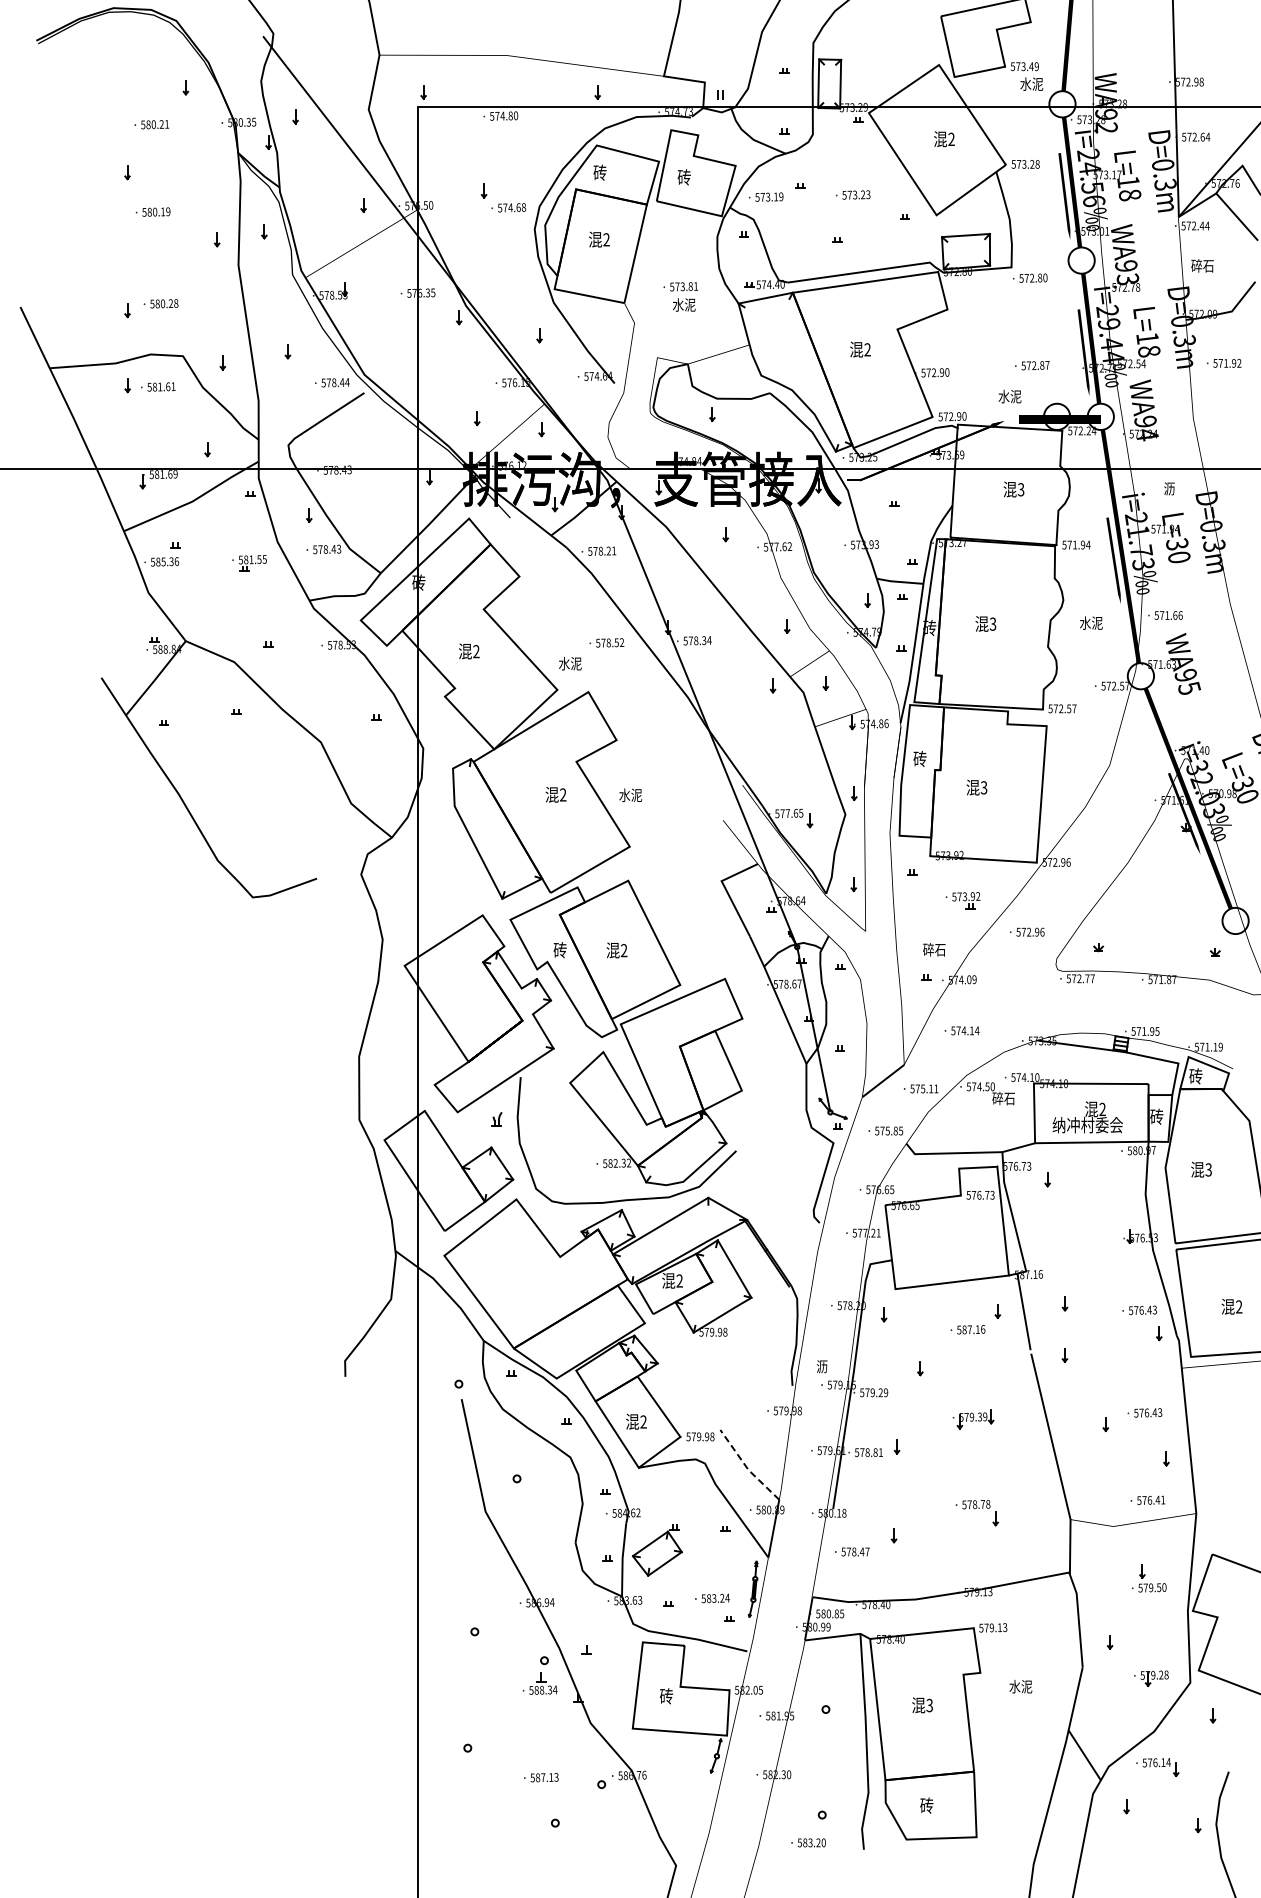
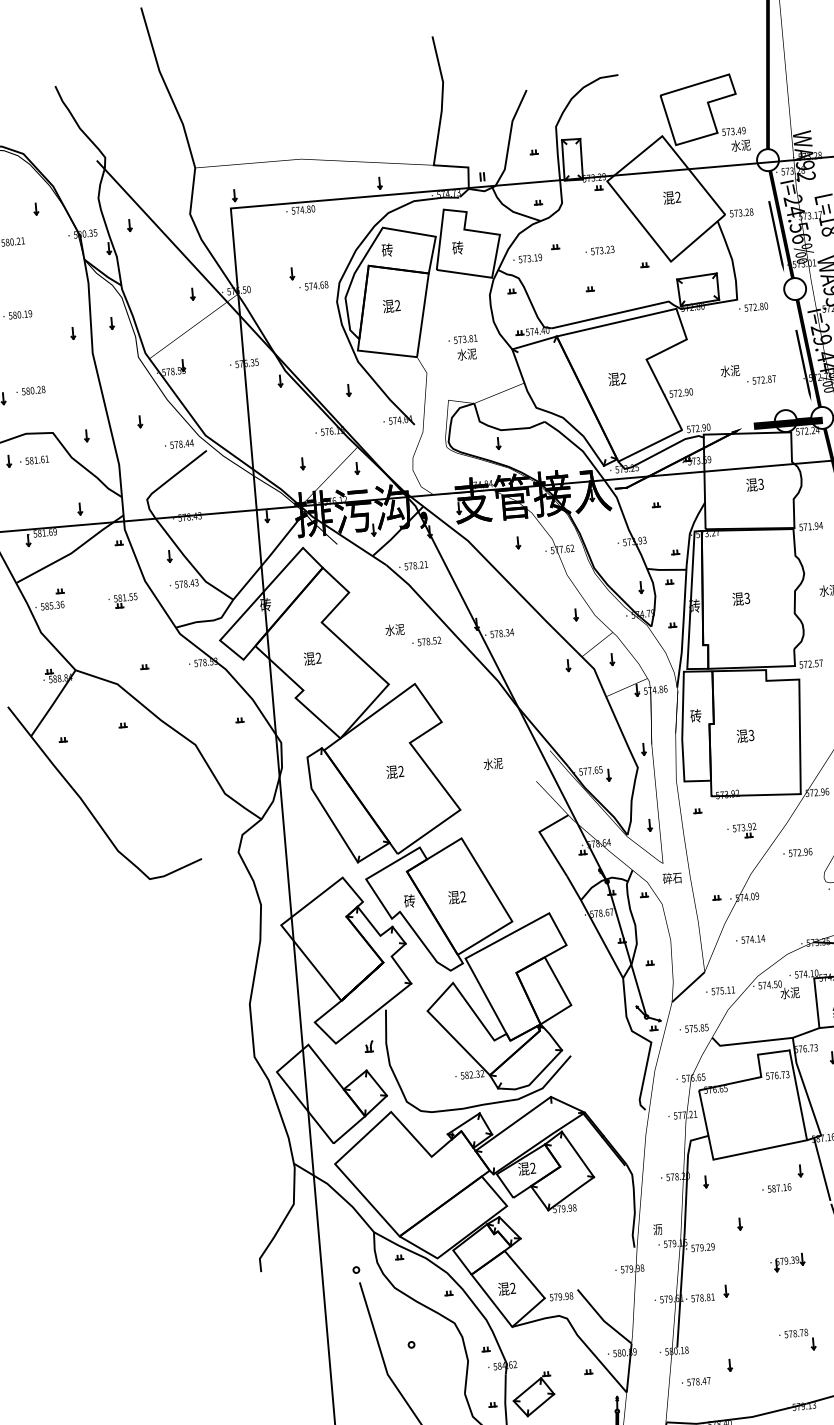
text: (1009, 396) -> (729, 370), moved
text: (570, 663) -> (395, 629), moved
text: (630, 795) -> (493, 764), moved
text: (934, 949) -> (672, 878), moved
text: (1003, 1098) -> (789, 993), 碎石 -> 水泥
line: (746, 1467) -> (602, 1318), dashed -> solid

